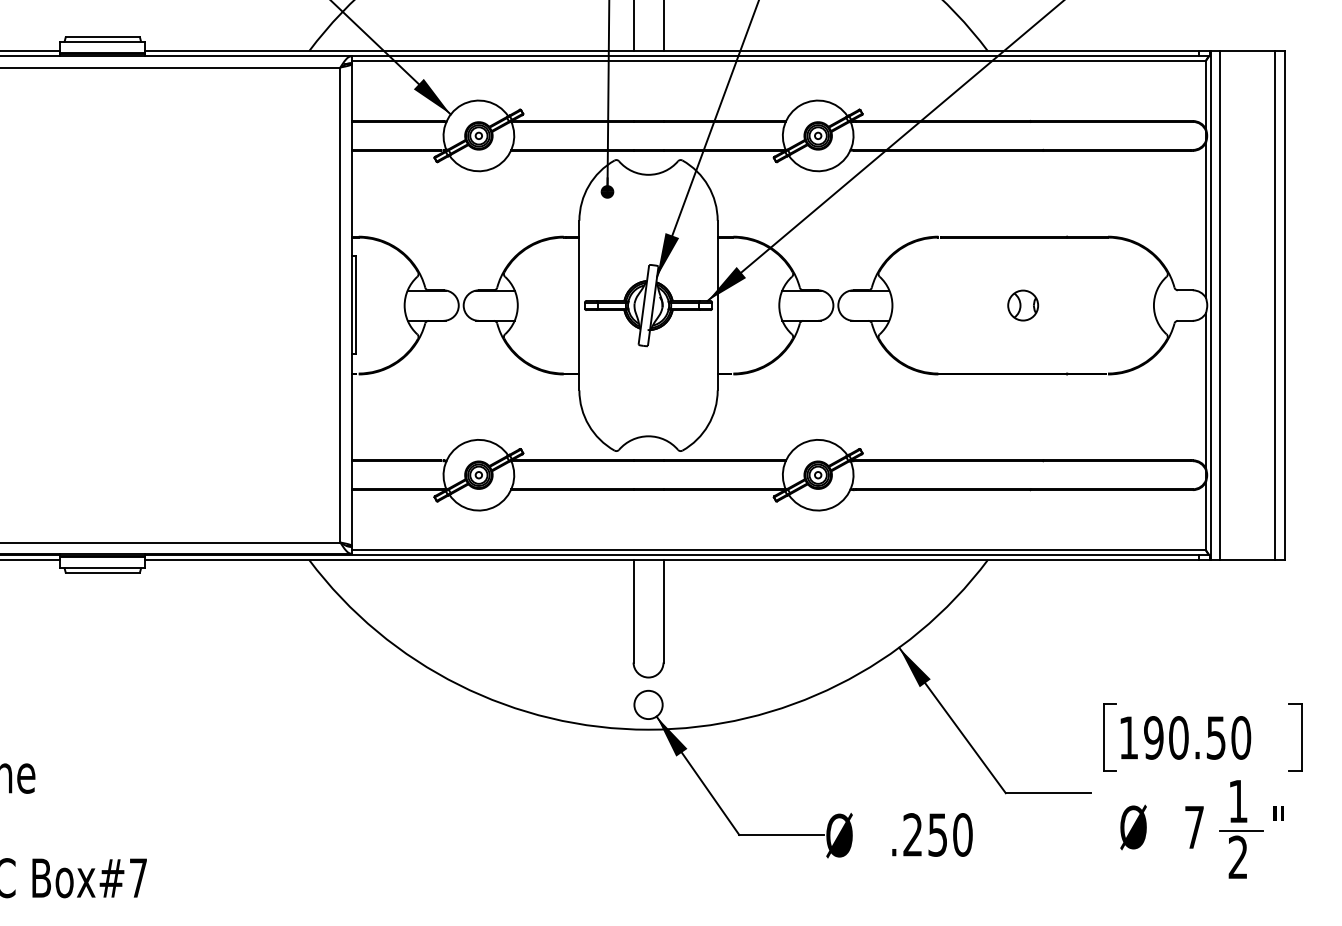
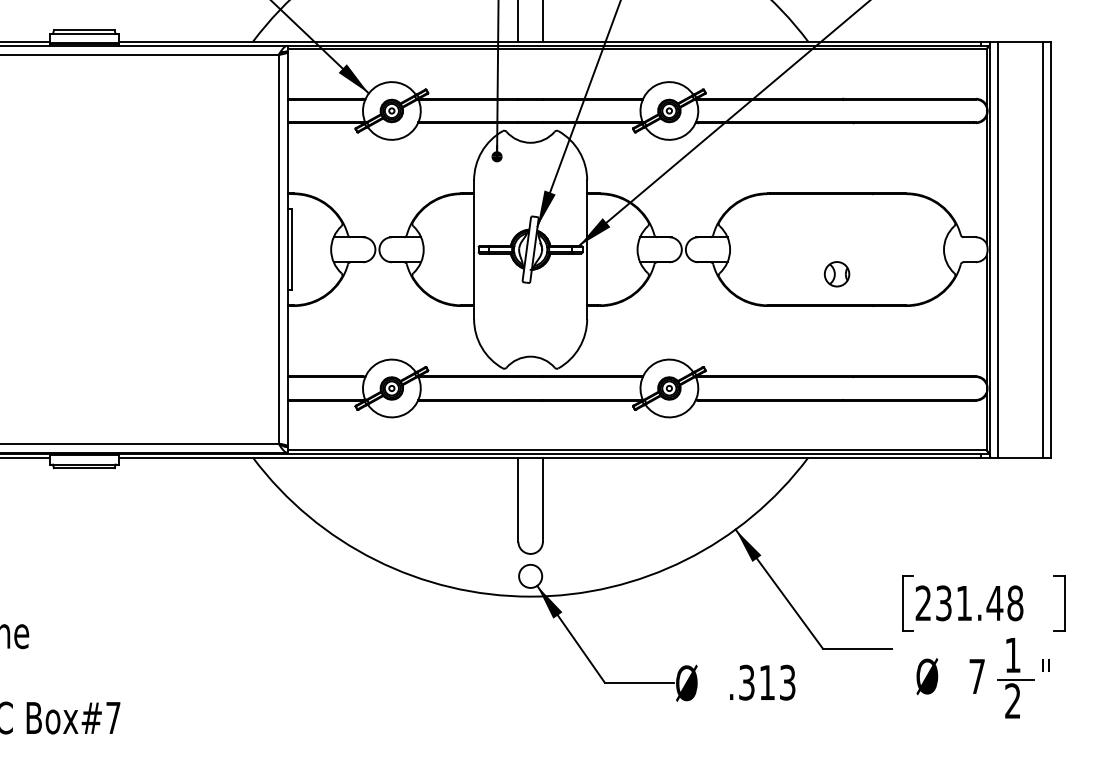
part: (1023, 305) -> (837, 274), moved
text: (1185, 737) -> (969, 603), 190.50 -> 231.48
text: (937, 834) -> (766, 682), .250 -> .313

